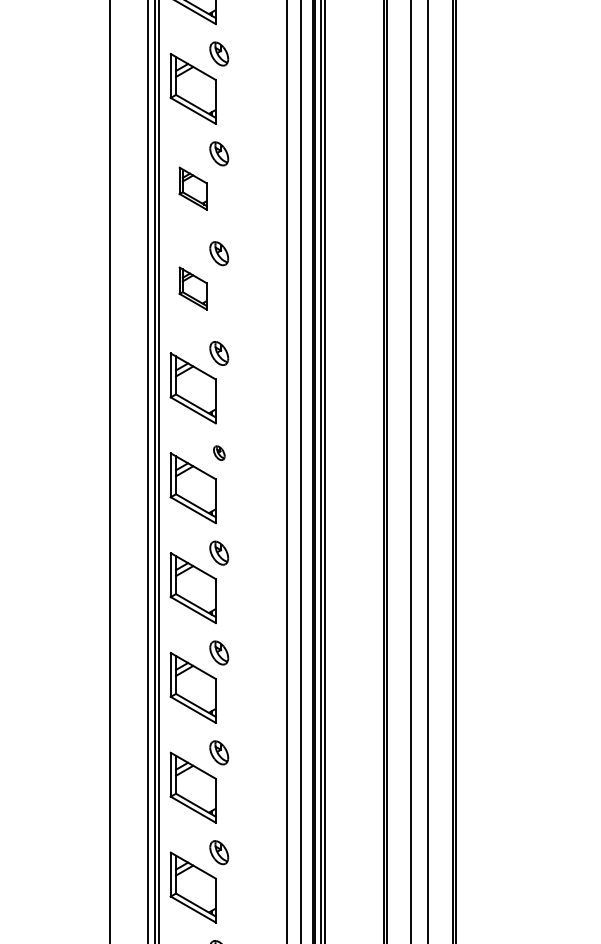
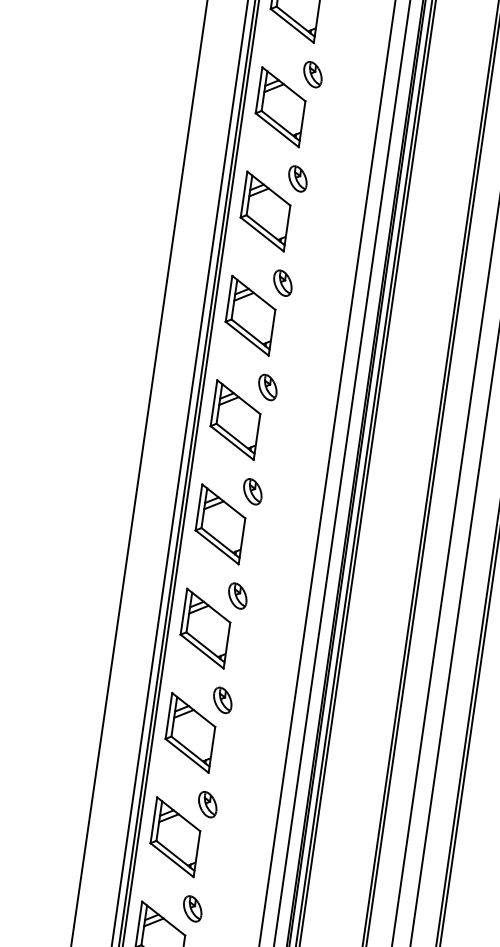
part: (192, 188) -> (279, 106), size x1.67
part: (192, 288) -> (264, 211), size x1.67
part: (219, 452) -> (268, 386), size x1.67

